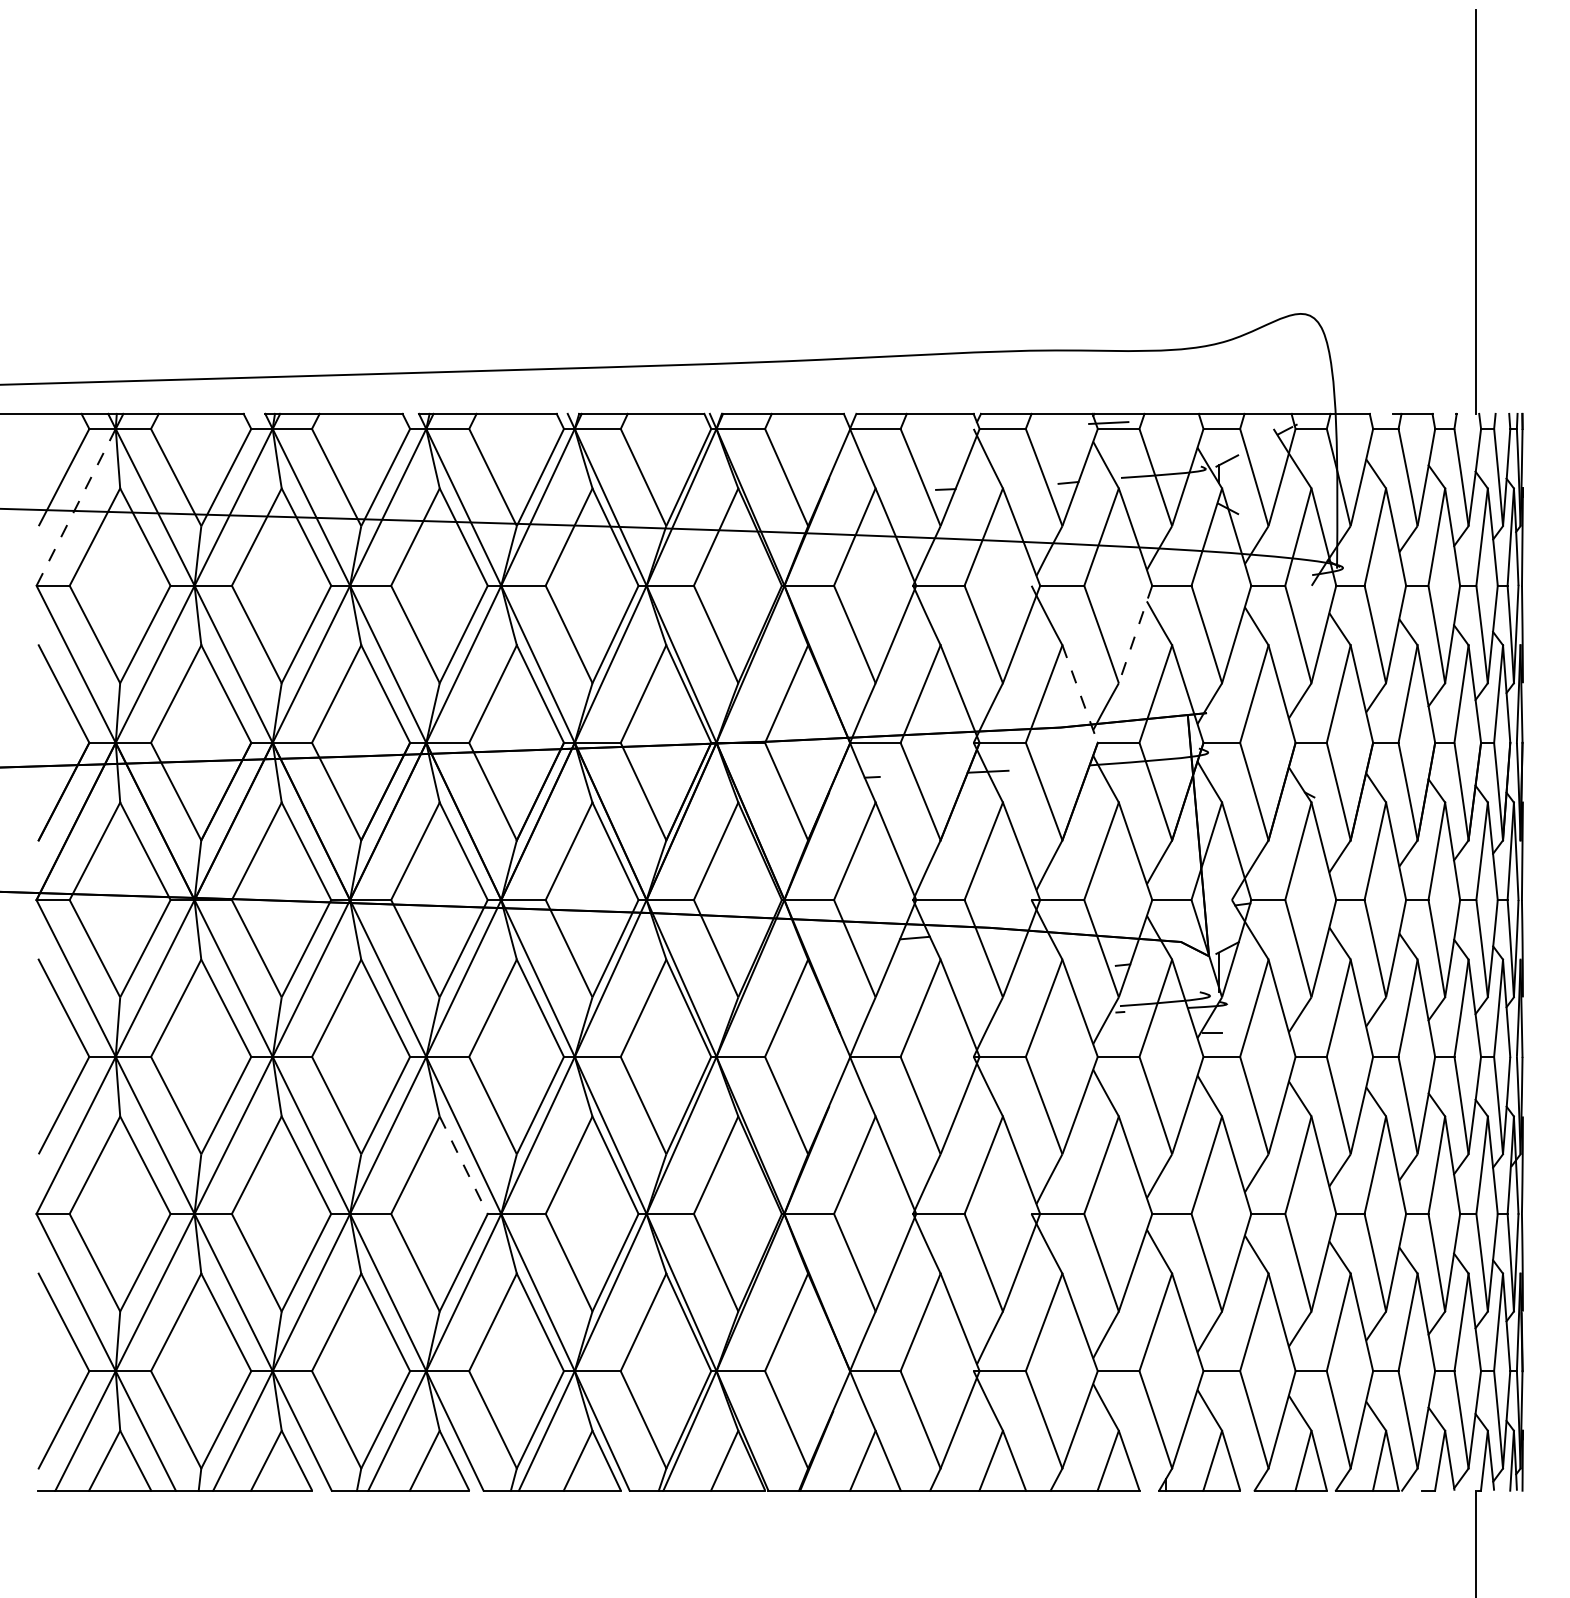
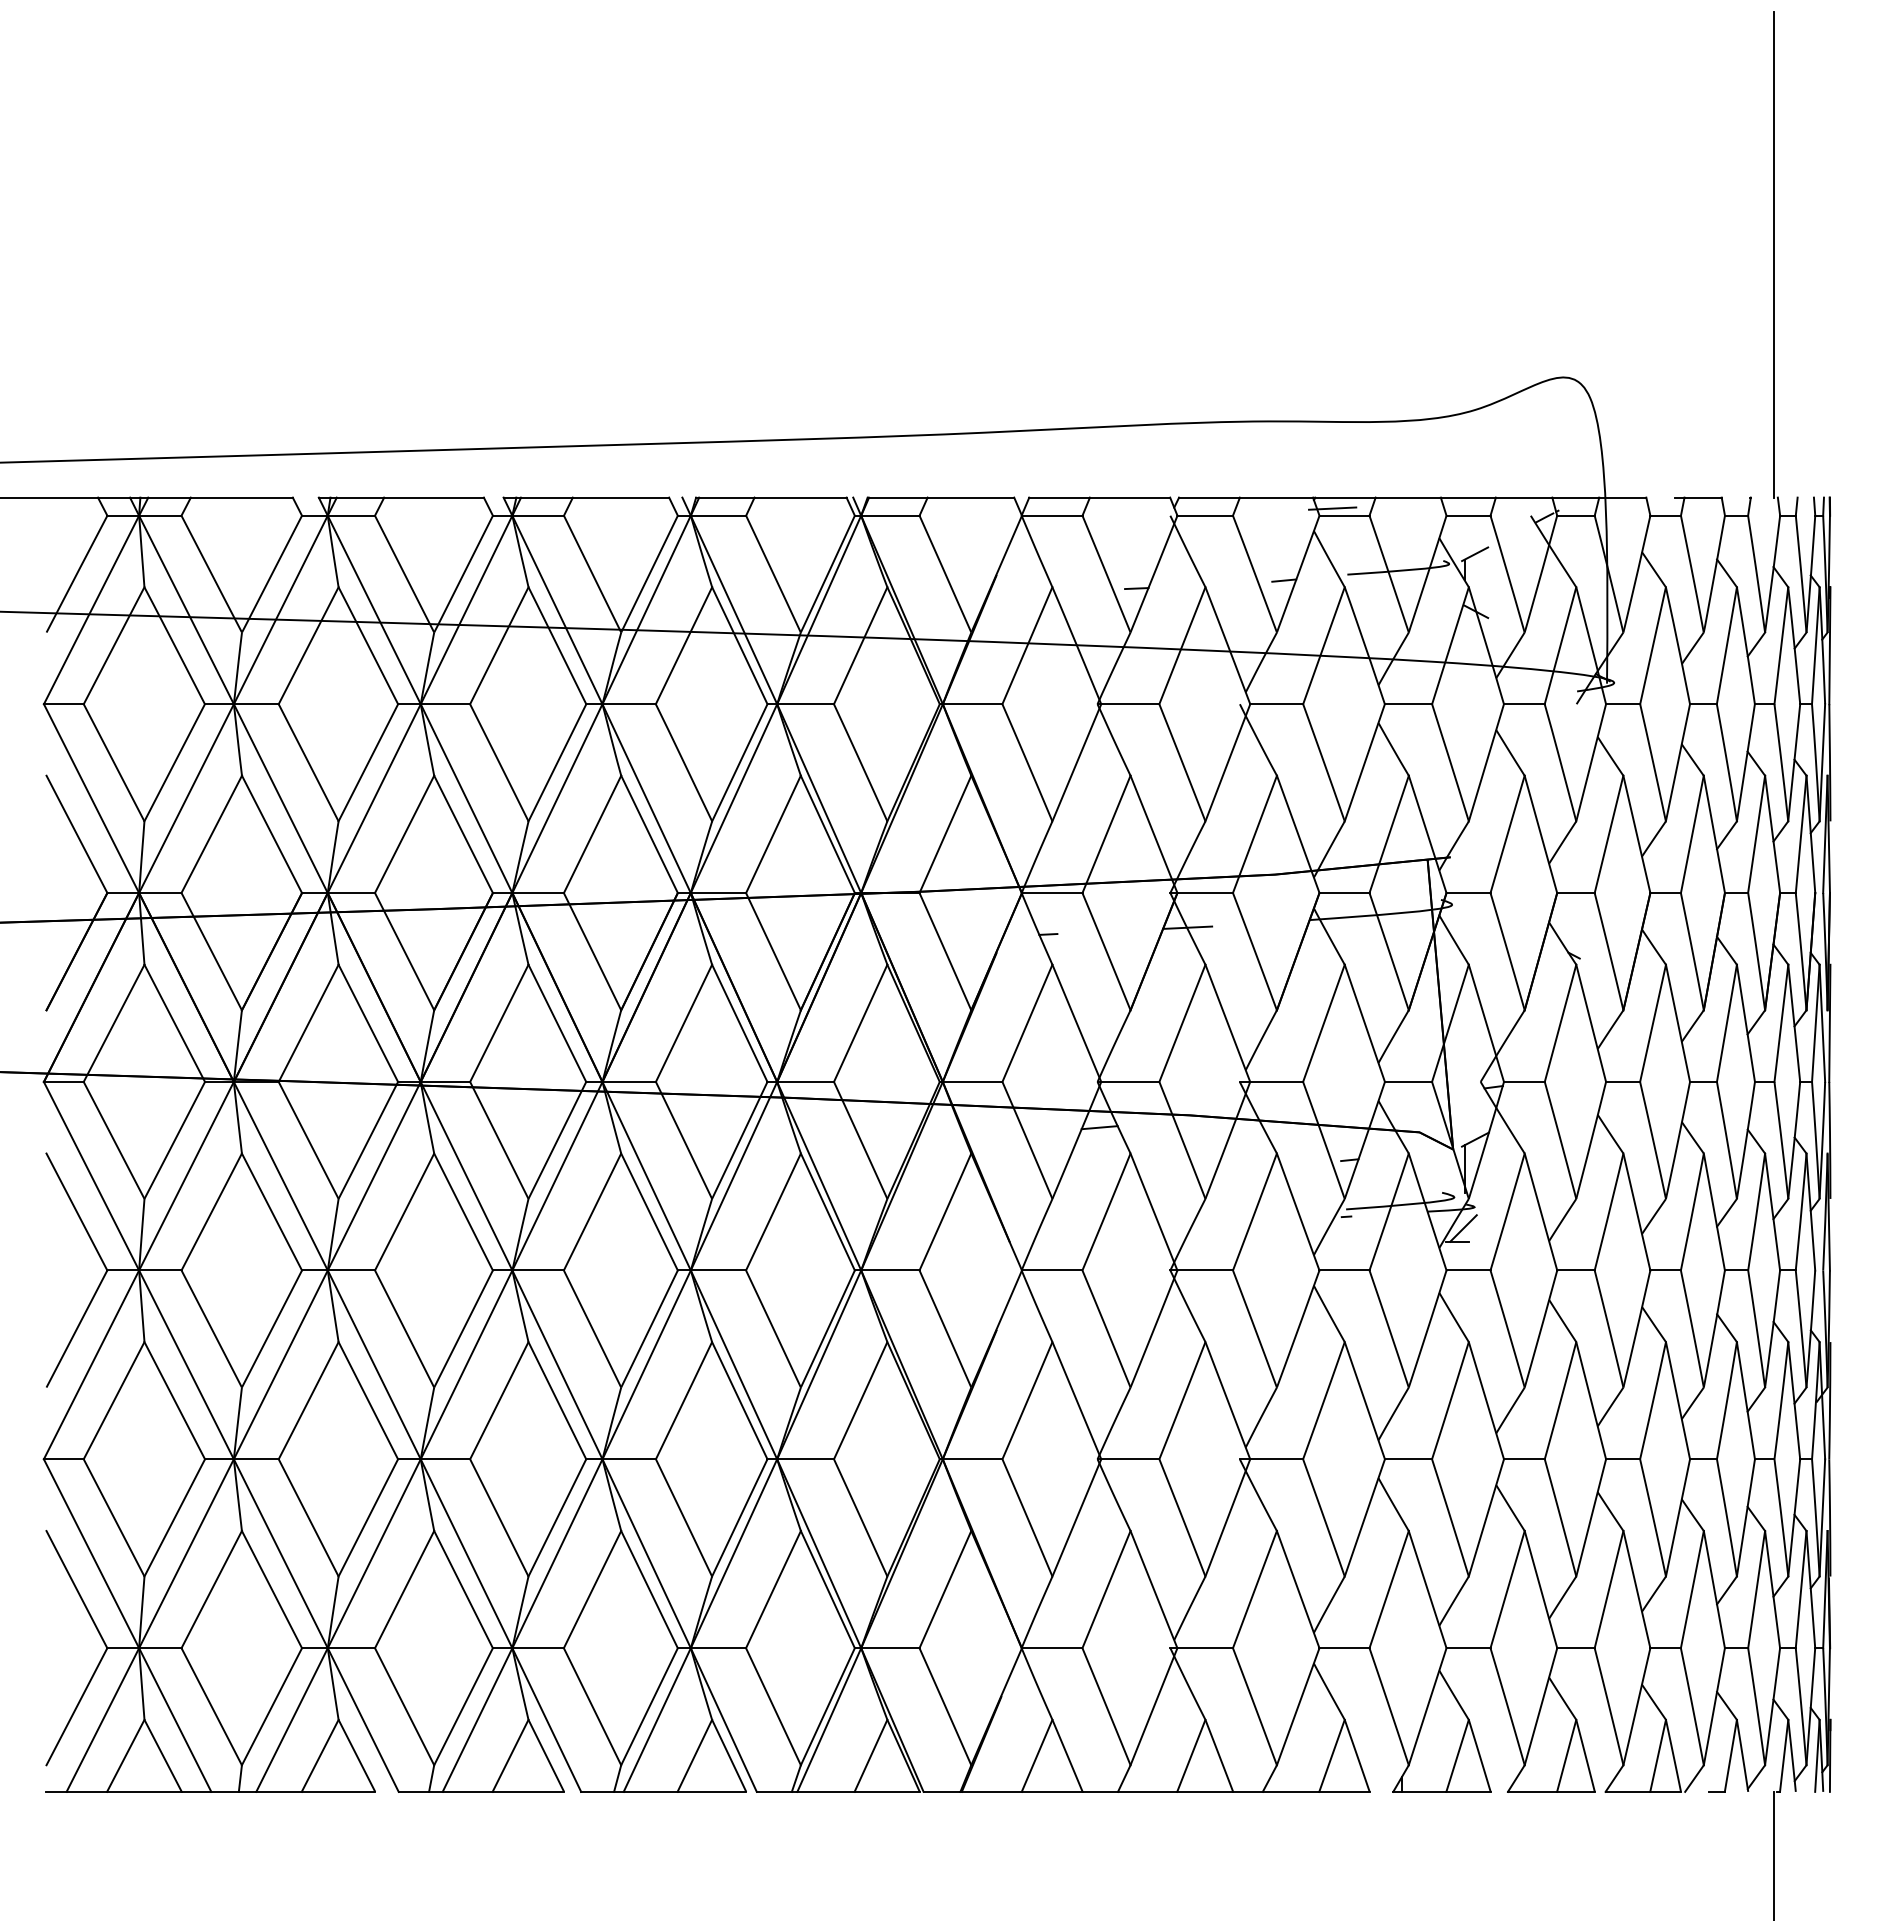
line: (76, 506) -> (91, 609), dashed -> solid
line: (1135, 634) -> (1364, 762), dashed -> solid
line: (1080, 694) -> (1298, 834), dashed -> solid
line: (1217, 1021) -> (1463, 1228), added
line: (463, 1165) -> (557, 1401), dashed -> solid

